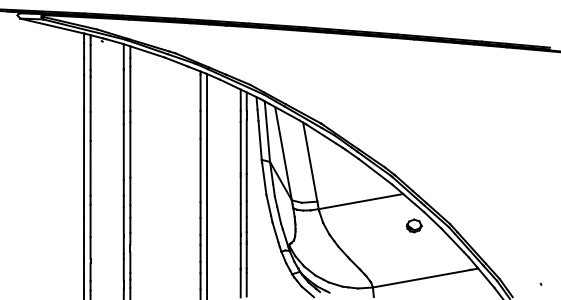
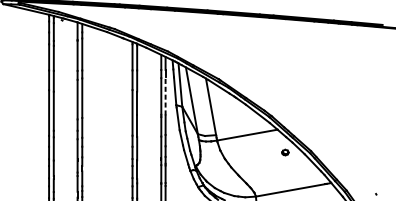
line: (246, 146) -> (165, 95), solid -> dashed
part: (413, 225) -> (284, 152), size x0.6

